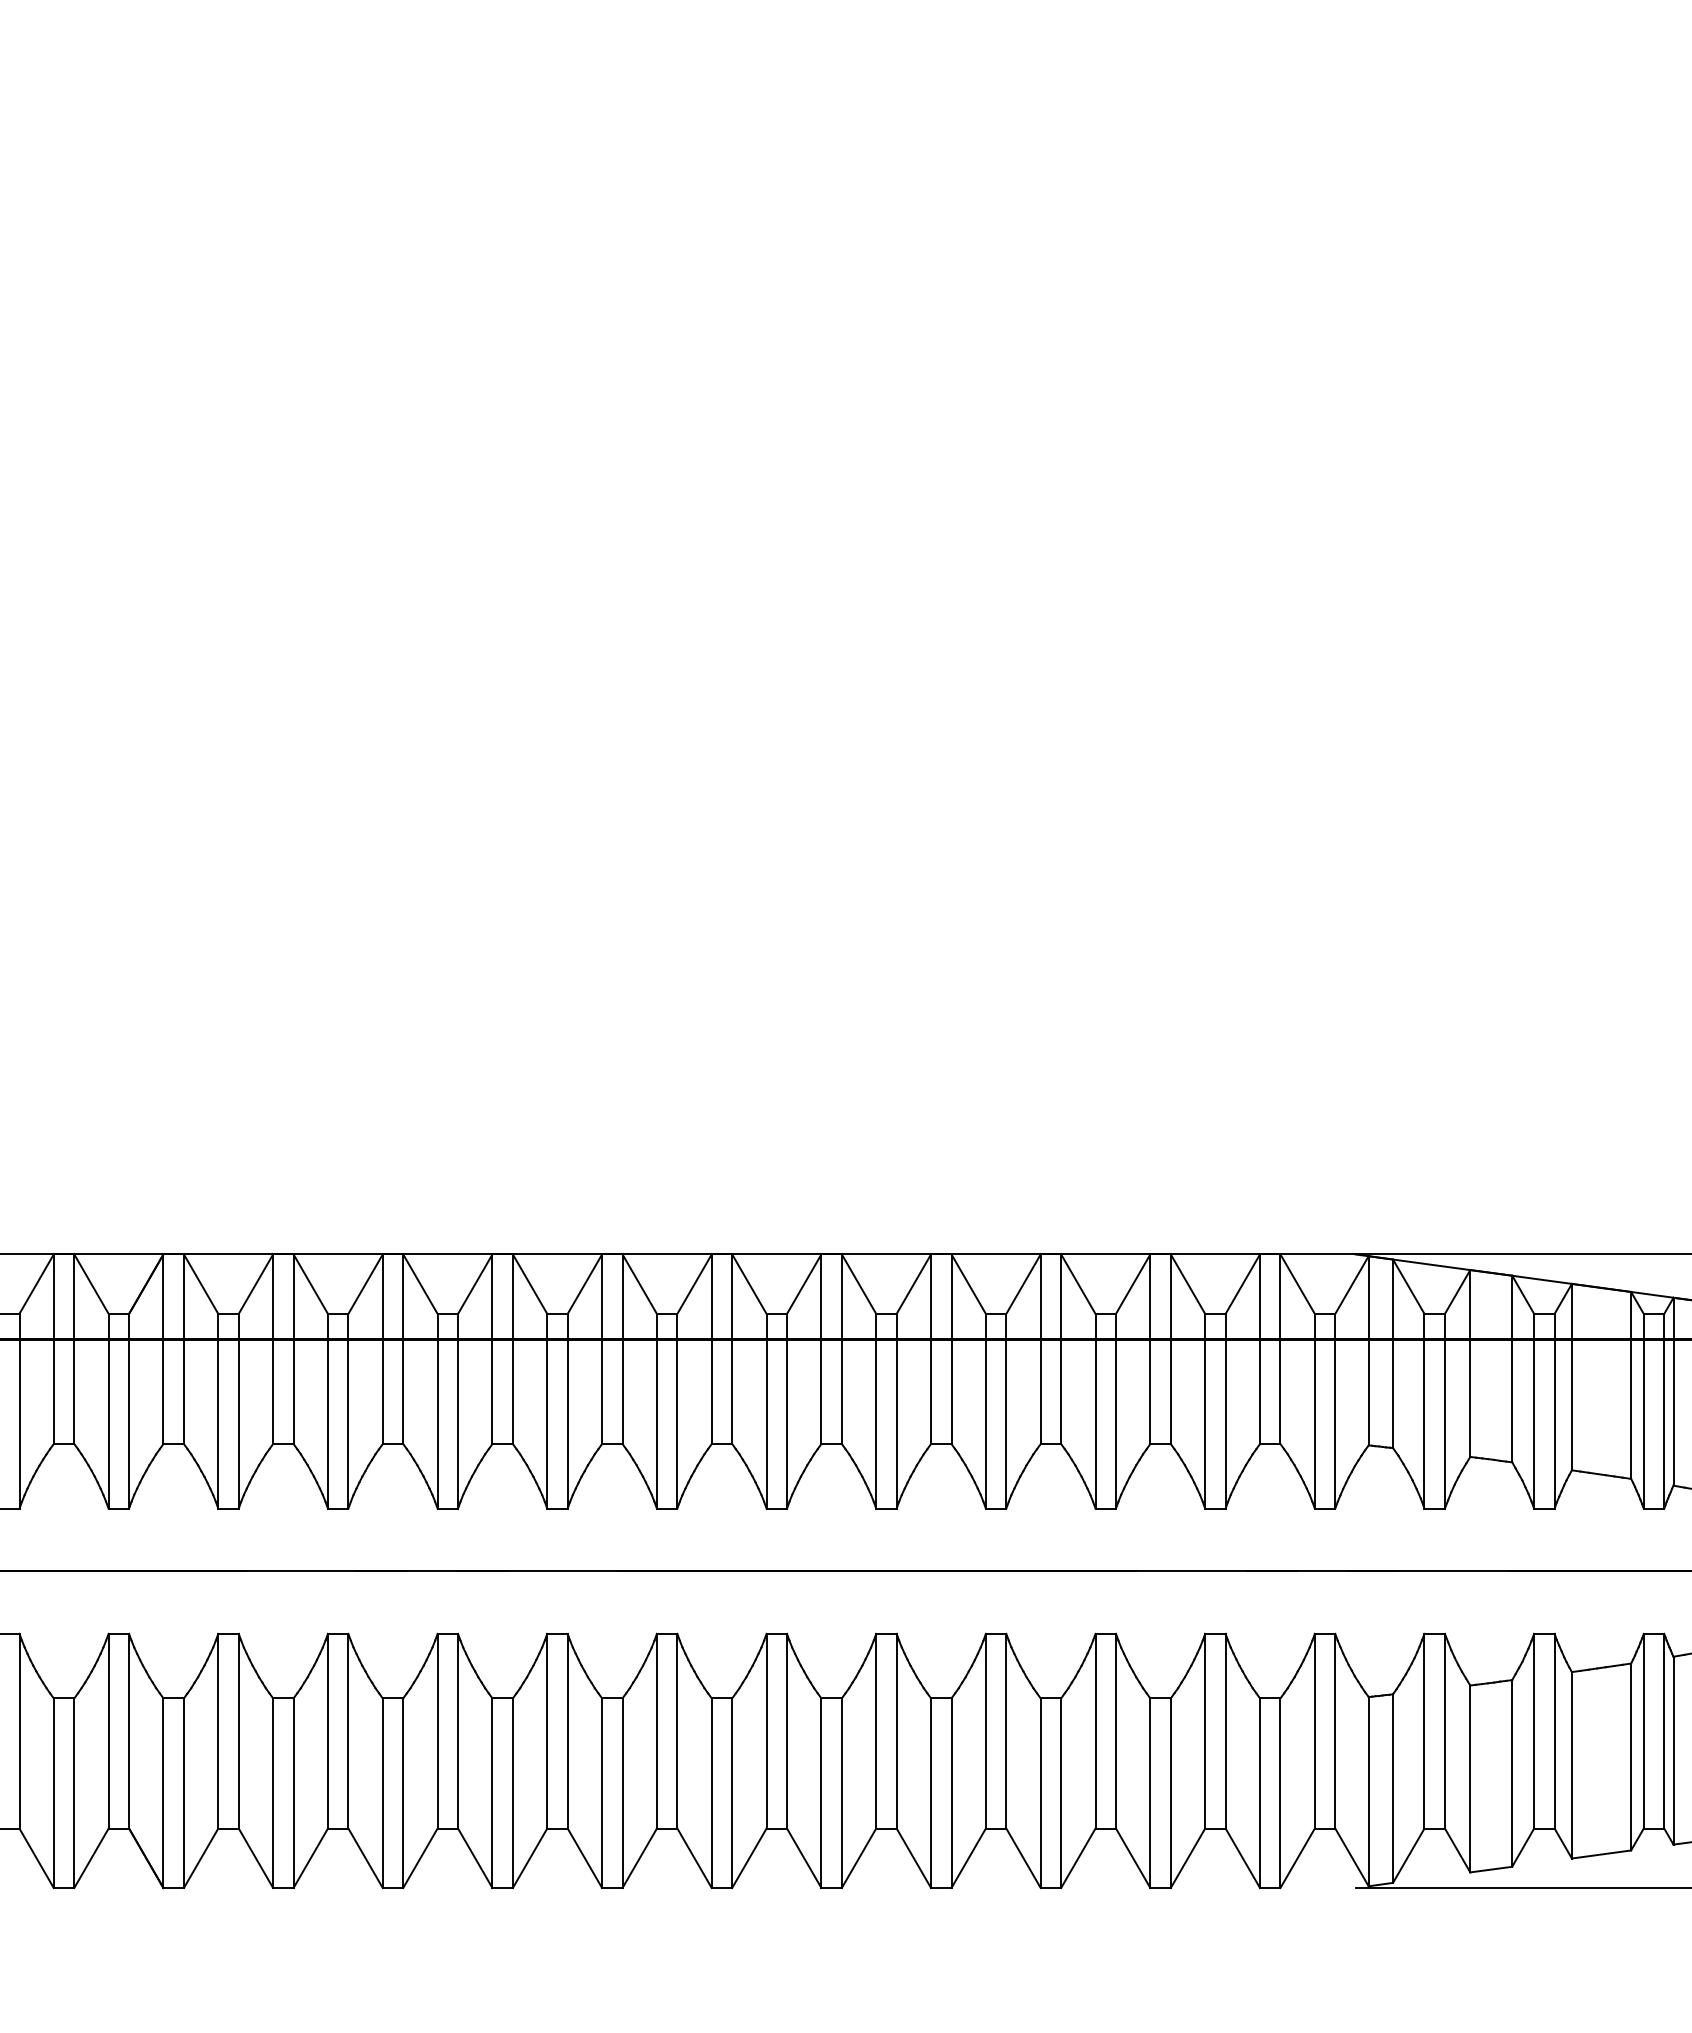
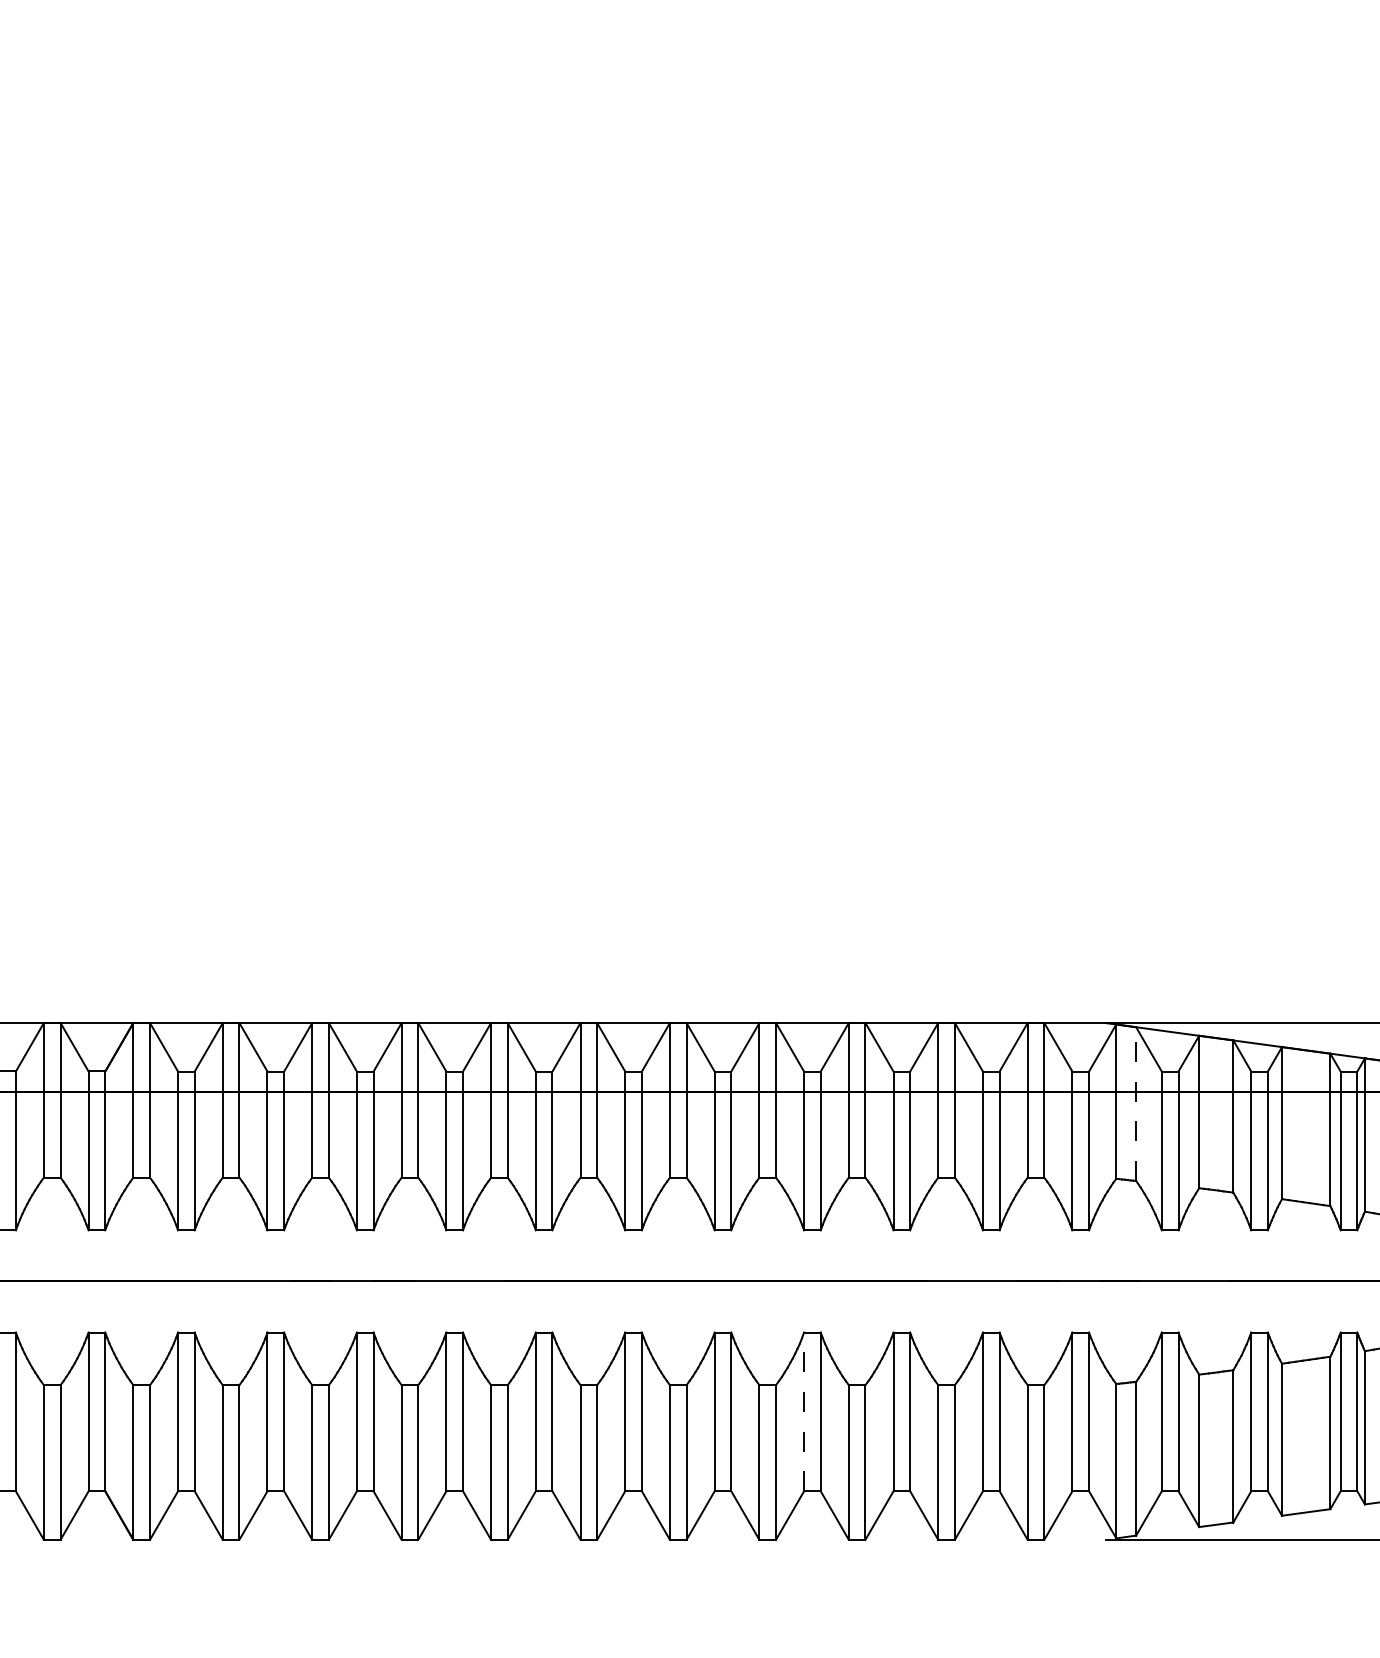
line: (1393, 1354) -> (1136, 1104), solid -> dashed
line: (986, 1730) -> (804, 1411), solid -> dashed

